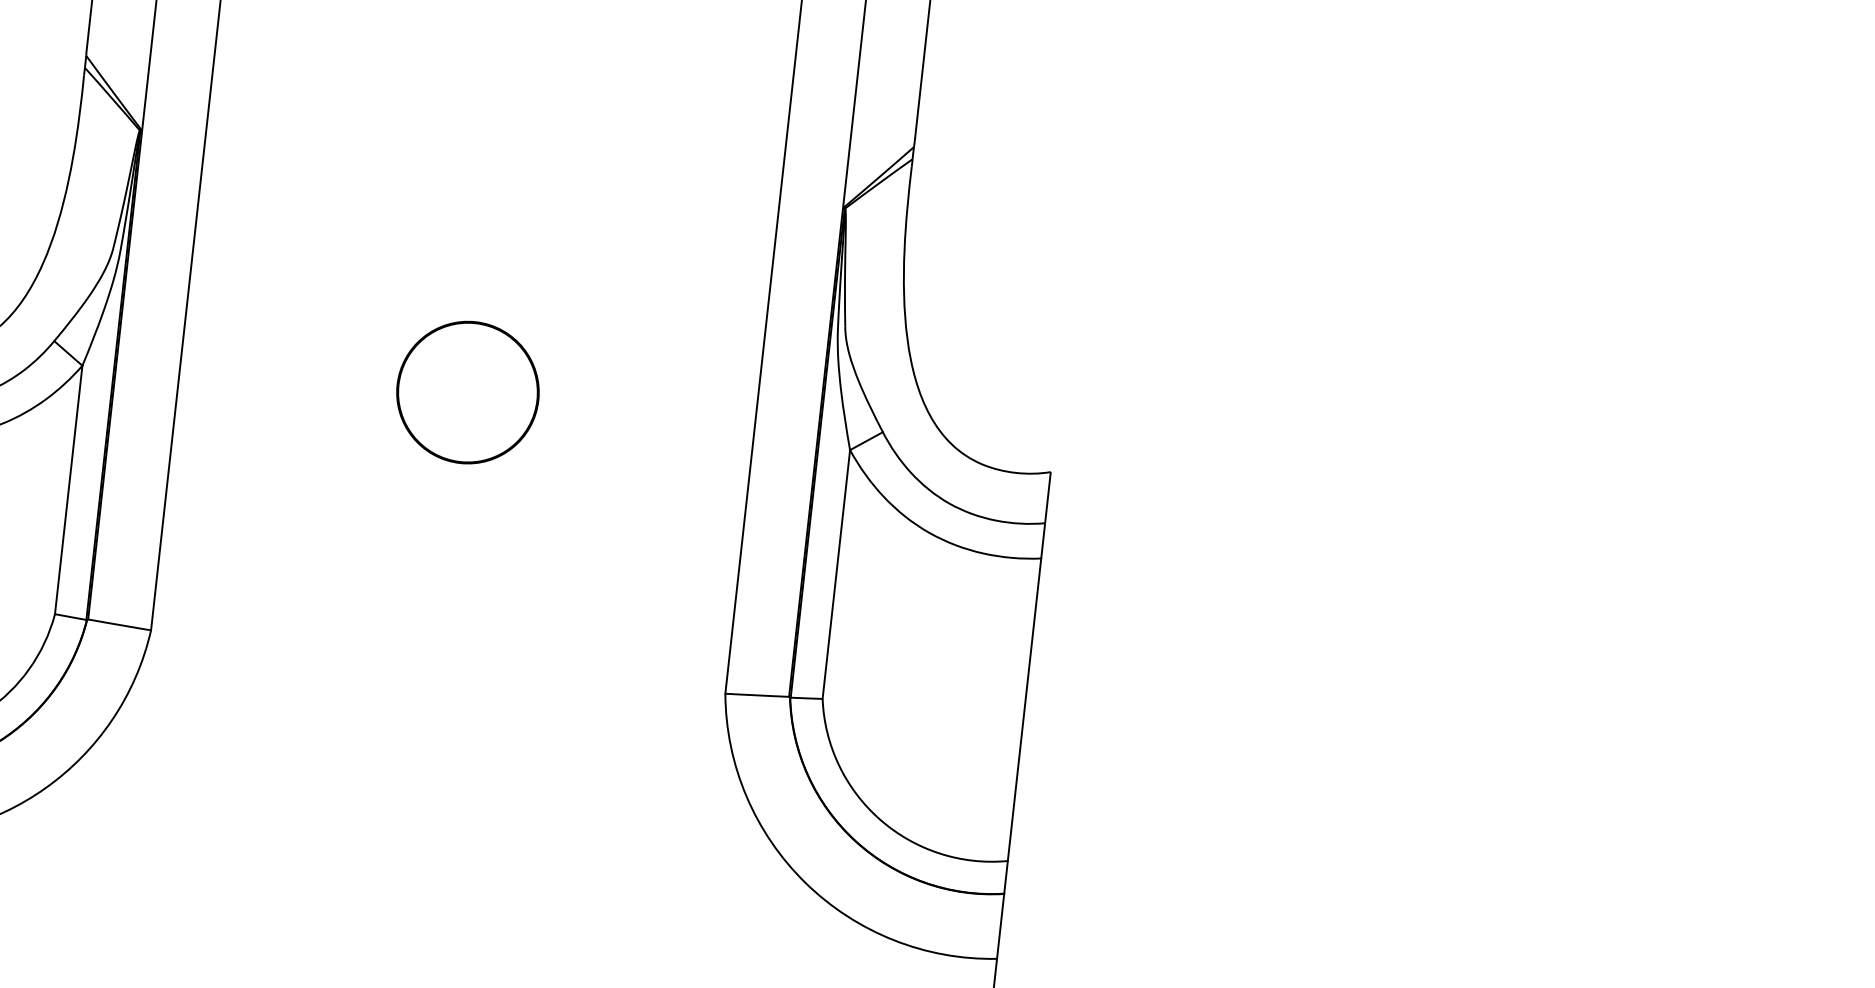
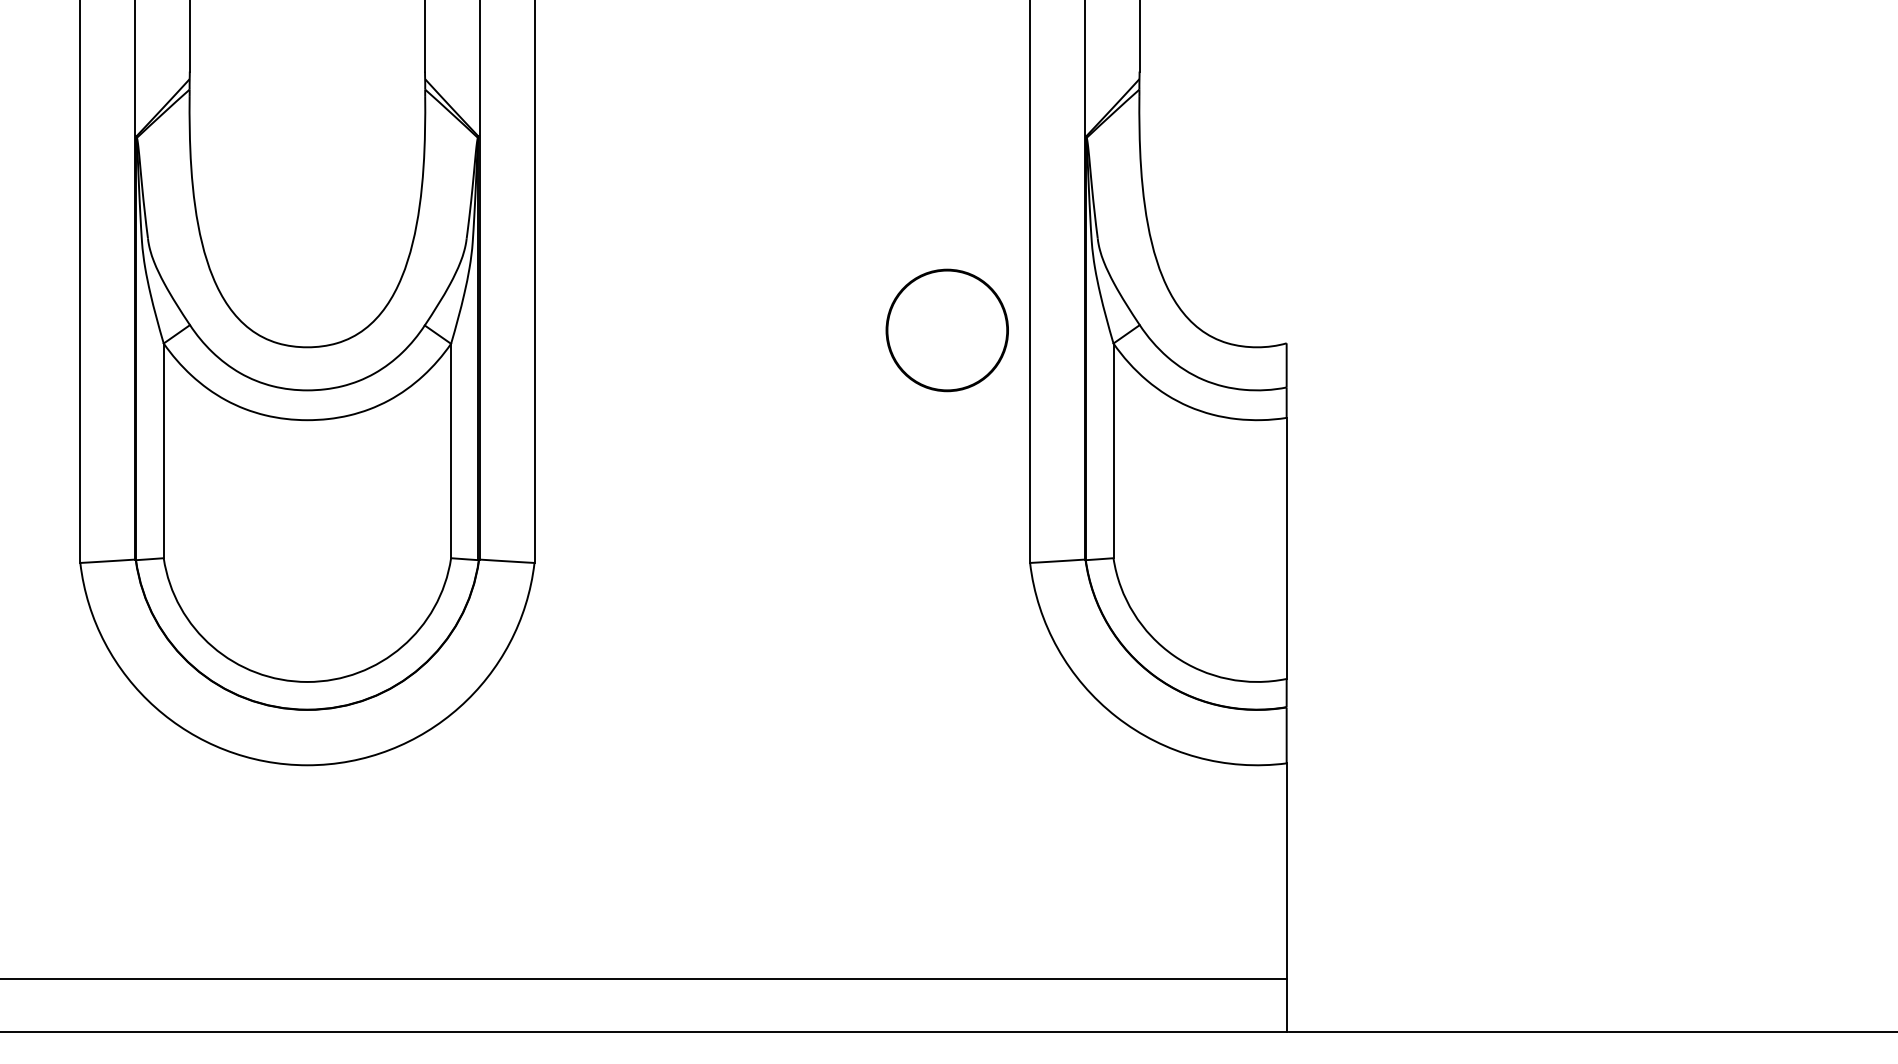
part: (467, 392) -> (946, 330), moved

